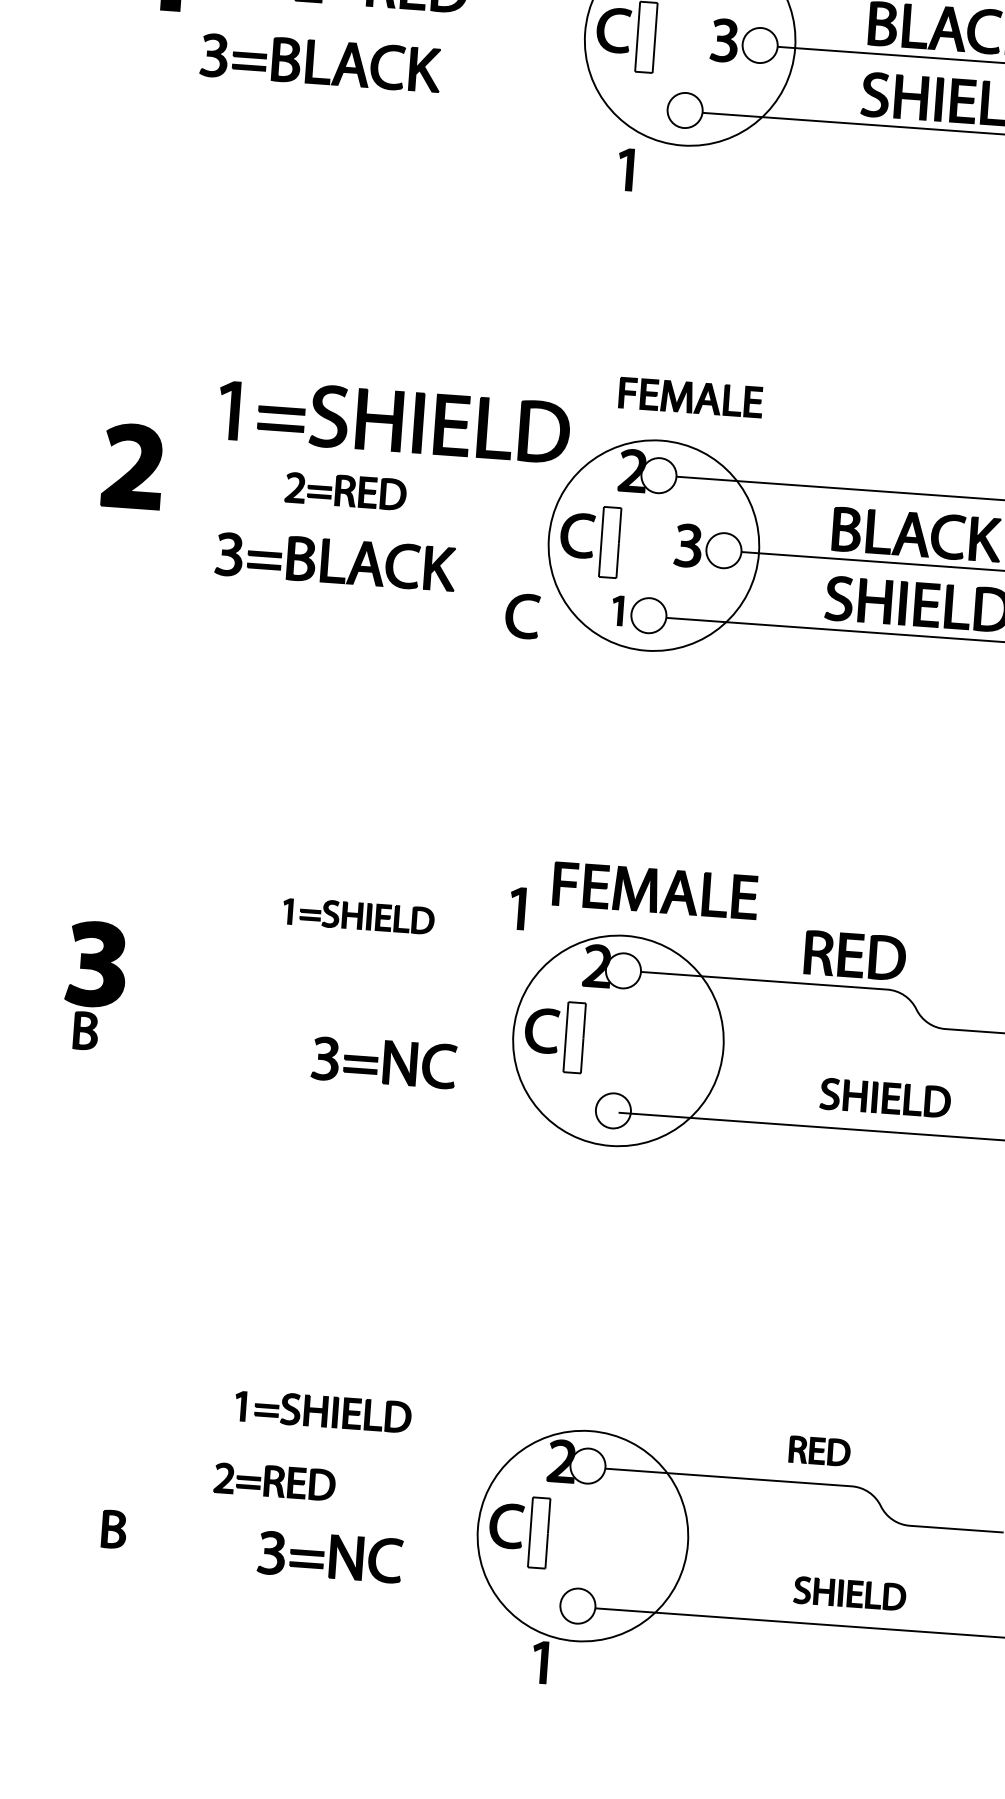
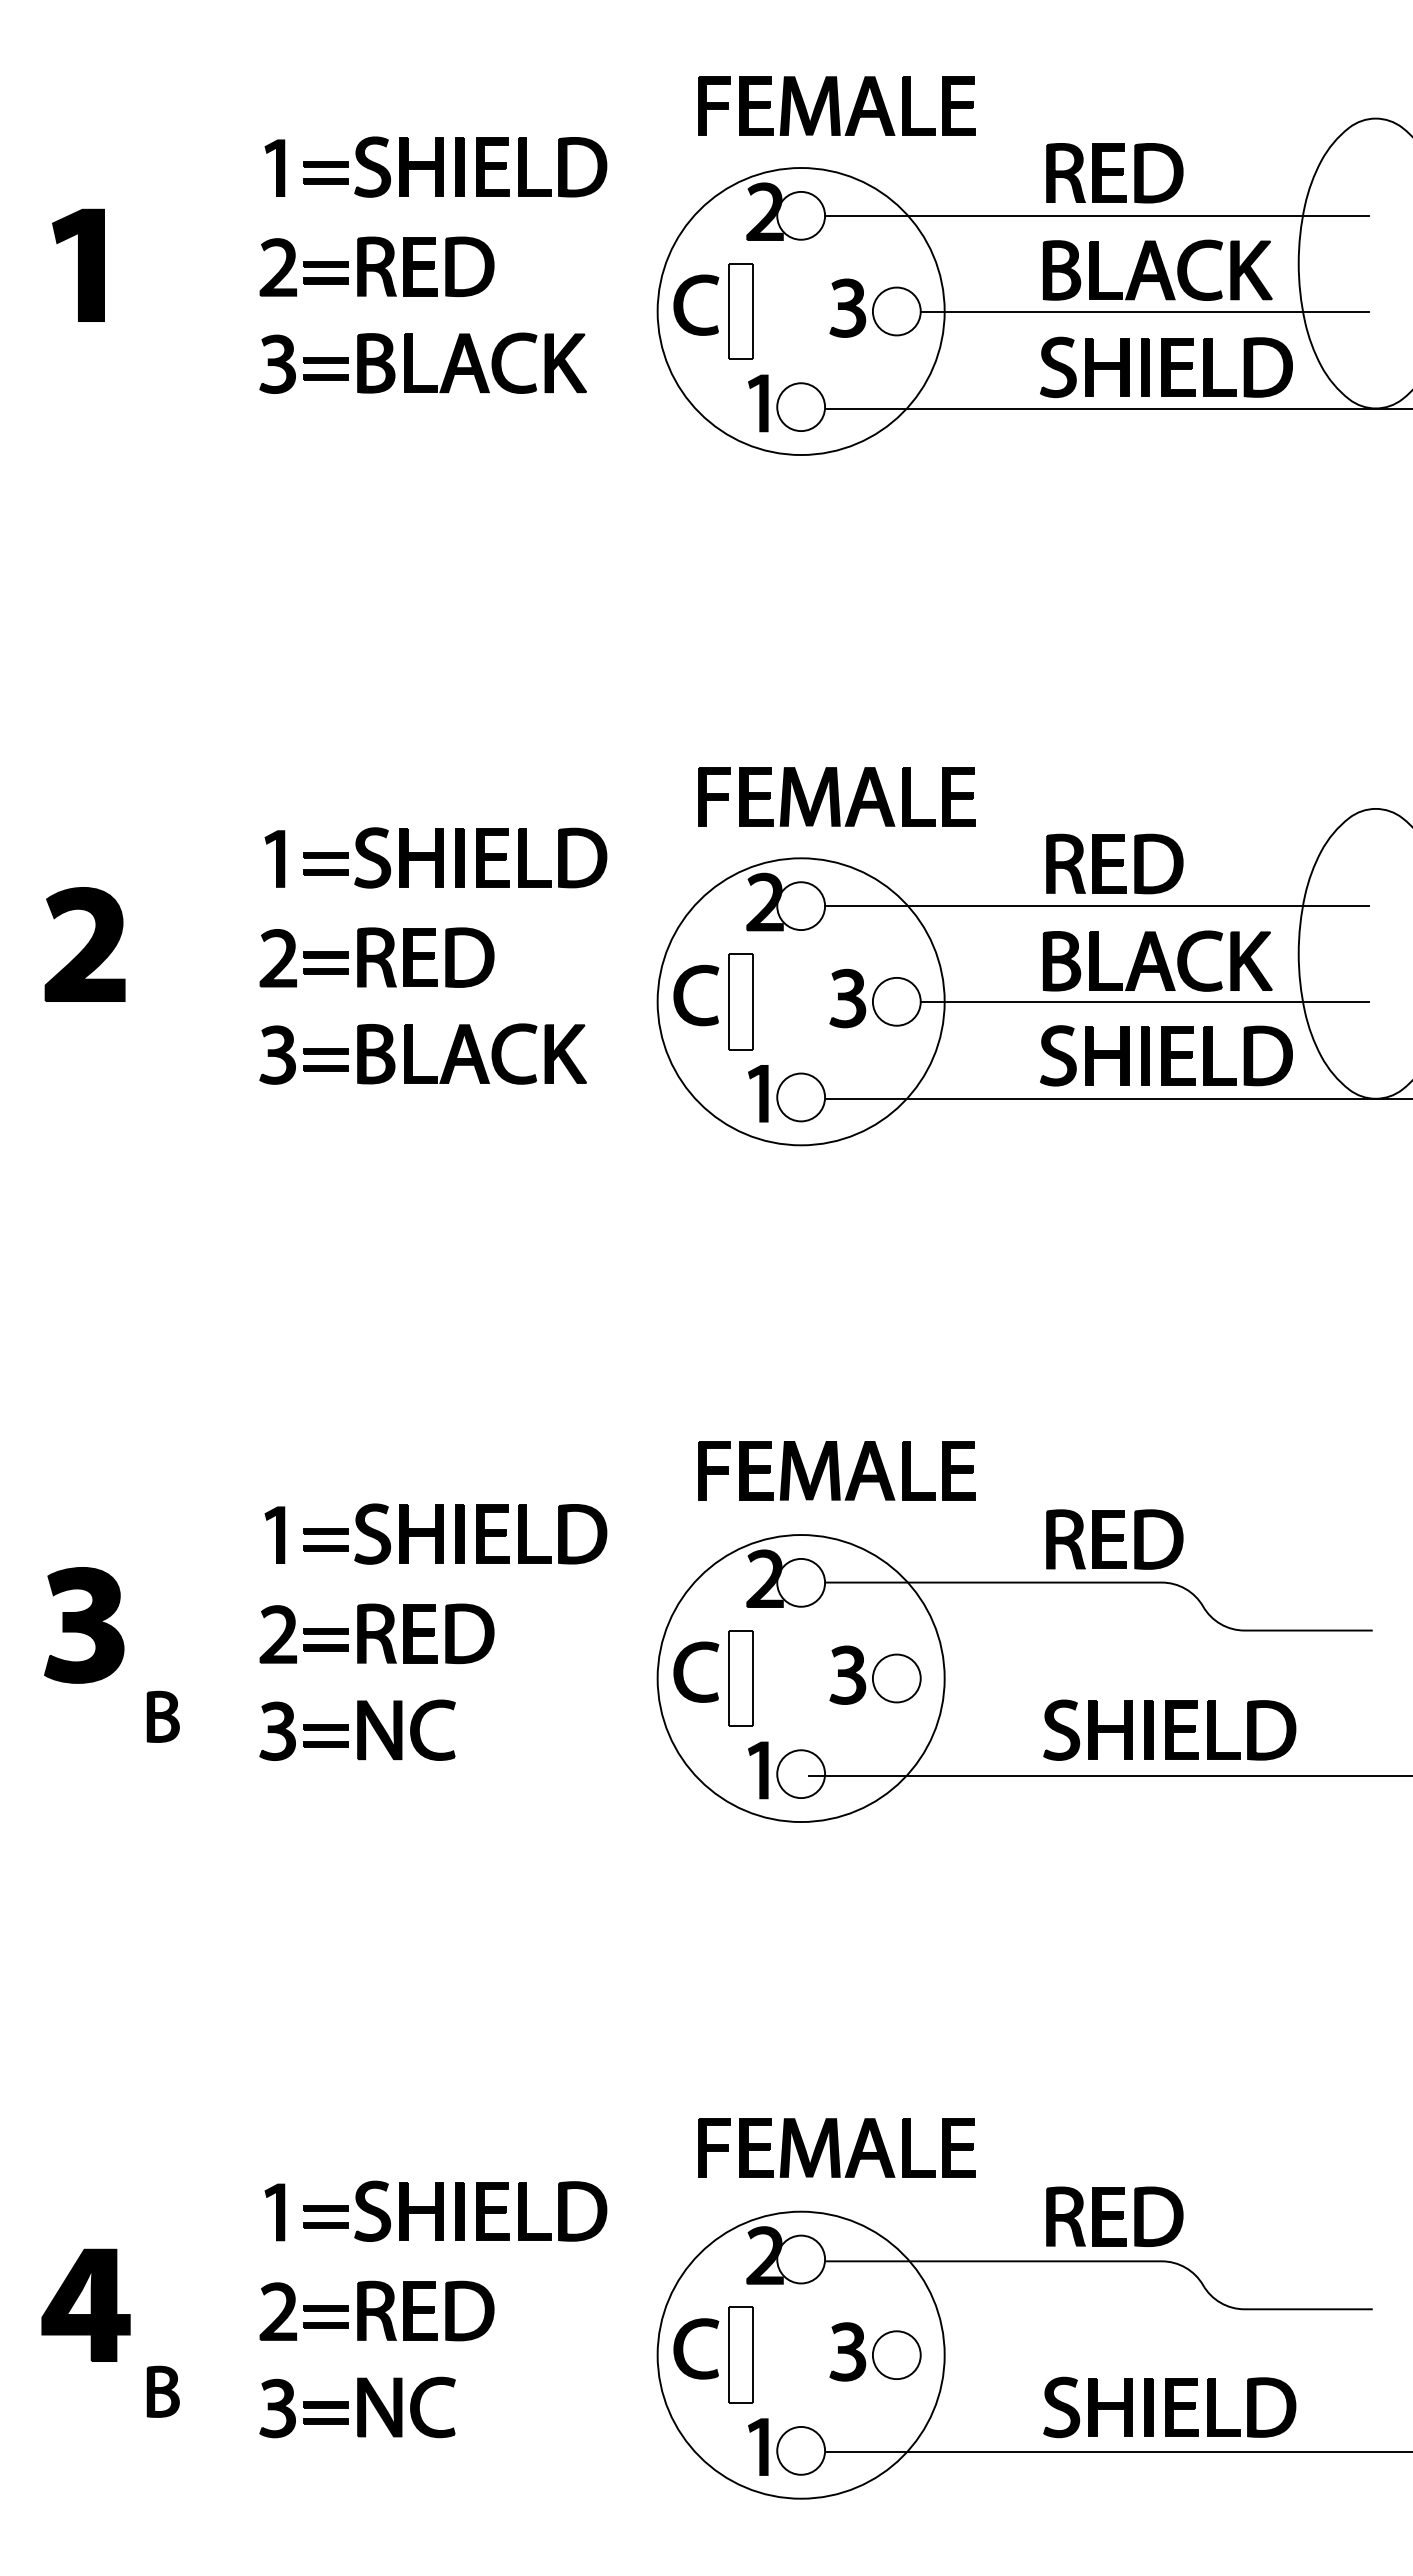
part: (313, 61) -> (412, 362), moved
part: (625, 169) -> (758, 403), moved
part: (690, 397) -> (836, 796), size x1.43
part: (393, 420) -> (435, 857), size x0.71
part: (890, 460) -> (1114, 863), added
part: (345, 490) -> (376, 957), size x1.43
part: (328, 560) -> (412, 1053), moved
part: (617, 610) -> (758, 1093), size x1.43
part: (513, 615) -> (616, 1110), removed
part: (517, 908) -> (758, 1770), moved
part: (358, 915) -> (435, 1533), size x1.67
part: (310, 985) -> (376, 1633), added
part: (85, 1030) -> (162, 1716), moved
part: (673, 1041) -> (875, 1674), added
part: (384, 1061) -> (357, 1729), moved
part: (885, 1097) -> (1169, 1729), size x1.43
part: (619, 1385) -> (836, 2147), added
part: (322, 1411) -> (435, 2210), size x1.43
part: (819, 1451) -> (1114, 2216), size x1.67
part: (61, 1461) -> (85, 2304), added
part: (274, 1481) -> (376, 2310), size x1.43
part: (637, 1537) -> (875, 2351), added
part: (330, 1556) -> (357, 2407), moved
part: (849, 1593) -> (1169, 2407), size x1.67
part: (540, 1662) -> (758, 2446), moved

